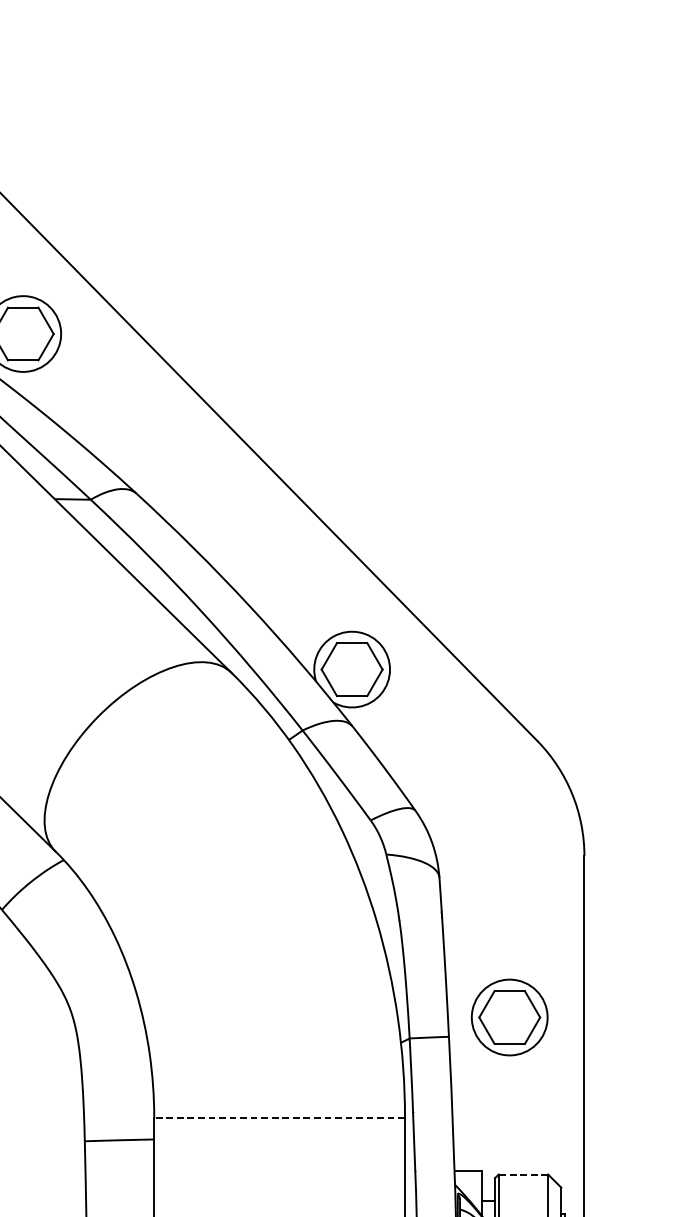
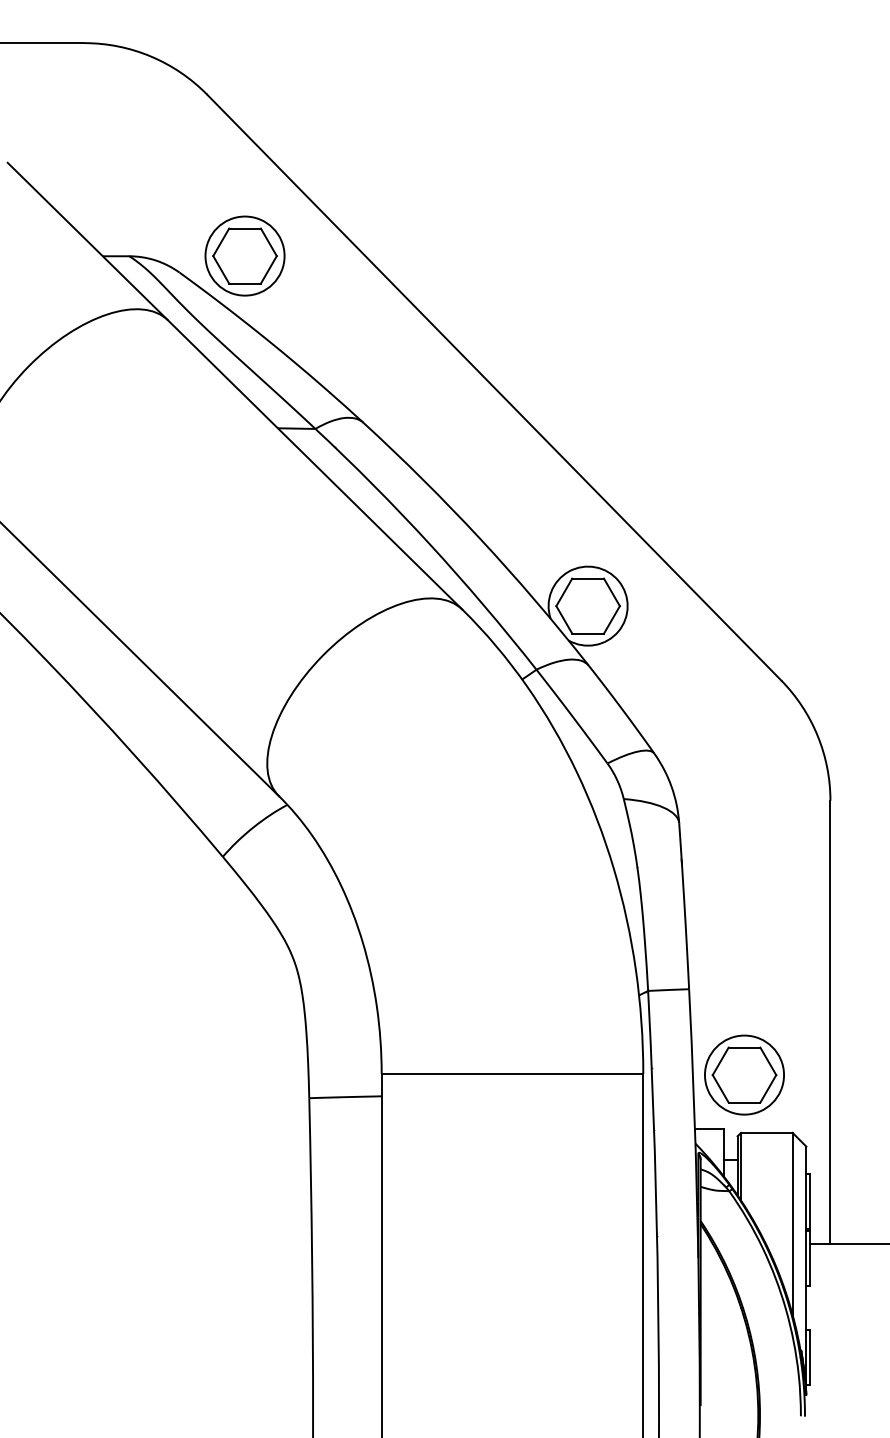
part: (509, 1016) -> (744, 1074), moved
line: (279, 1117) -> (512, 1073), dashed -> solid
line: (523, 1174) -> (766, 1132), dashed -> solid

